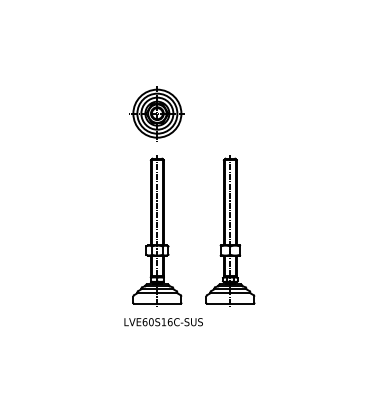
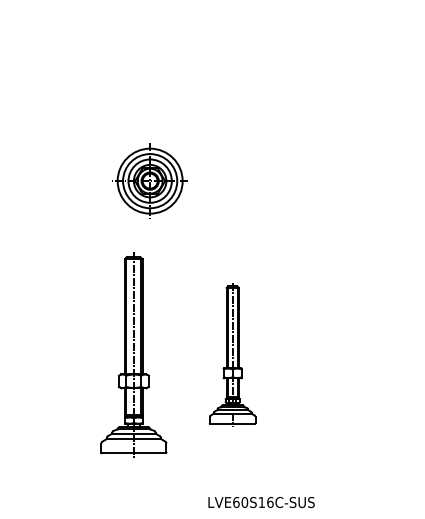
part: (156, 113) -> (148, 180), moved
part: (230, 230) -> (232, 354), size x0.7
text: (163, 322) -> (261, 502), moved

